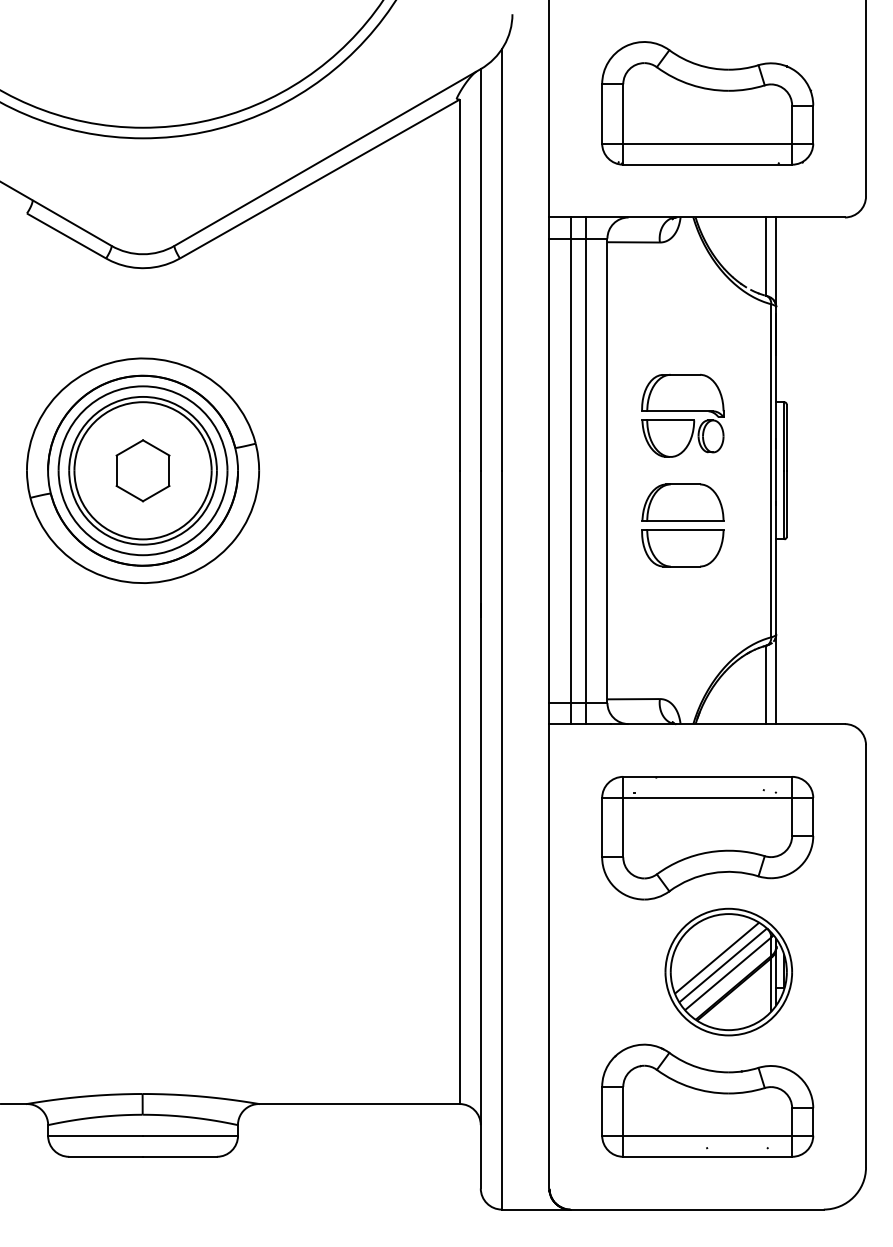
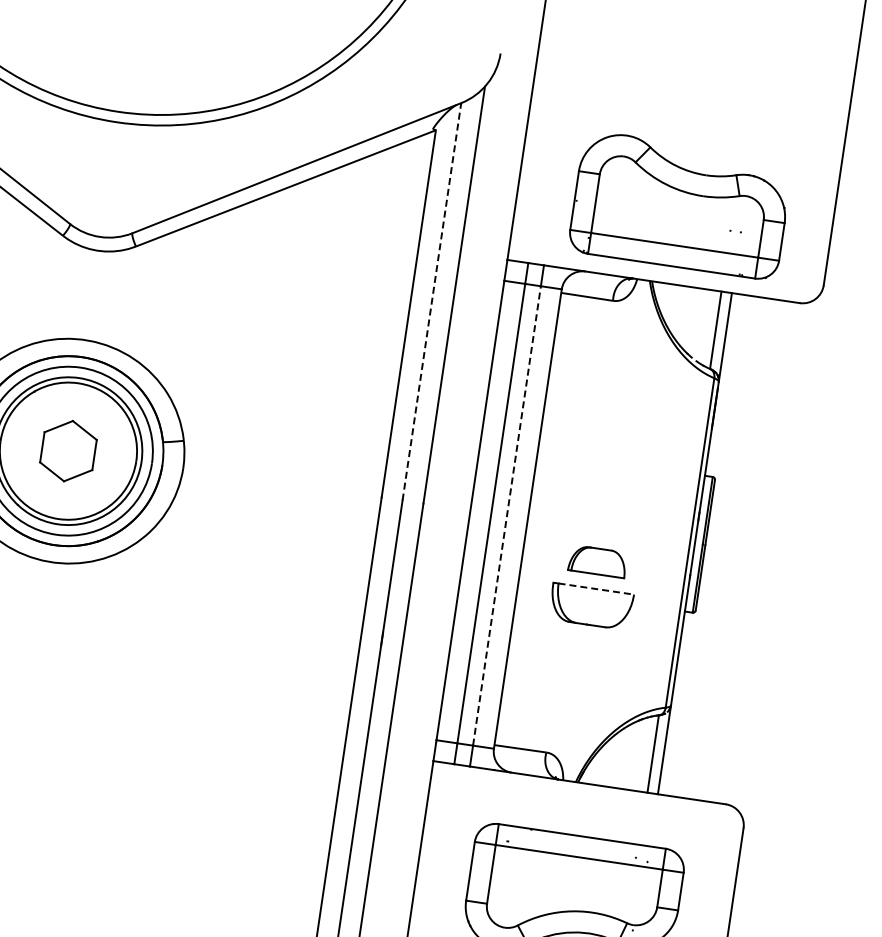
part: (707, 103) -> (680, 205), moved
line: (480, 269) -> (431, 301), solid -> dashed
part: (682, 415) -> (610, 475), removed
line: (586, 470) -> (507, 515), solid -> dashed
part: (682, 502) -> (597, 561), size x0.7
line: (685, 530) -> (596, 589), solid -> dashed

